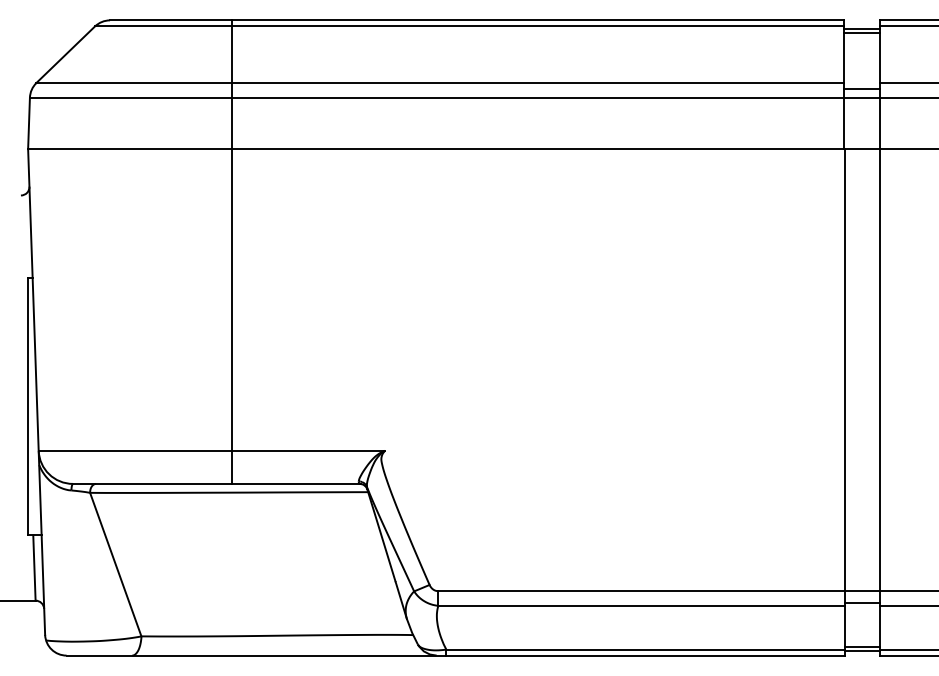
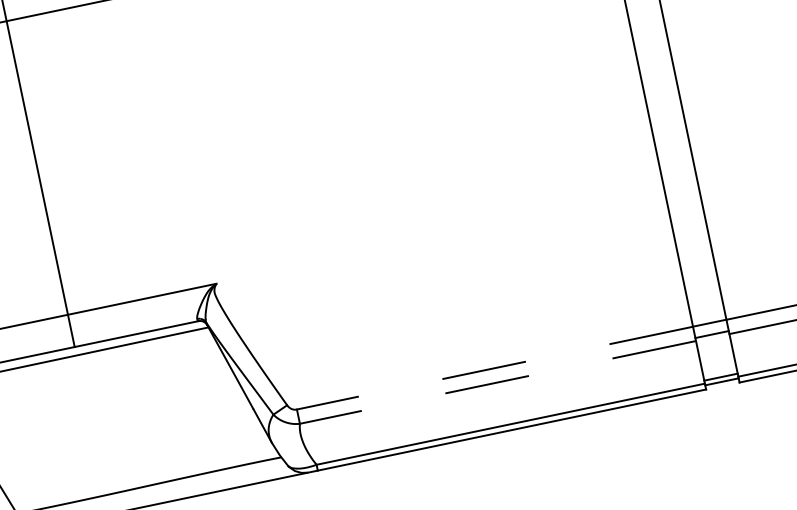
line: (641, 591) -> (494, 368), solid -> dashed
line: (641, 605) -> (497, 382), solid -> dashed

